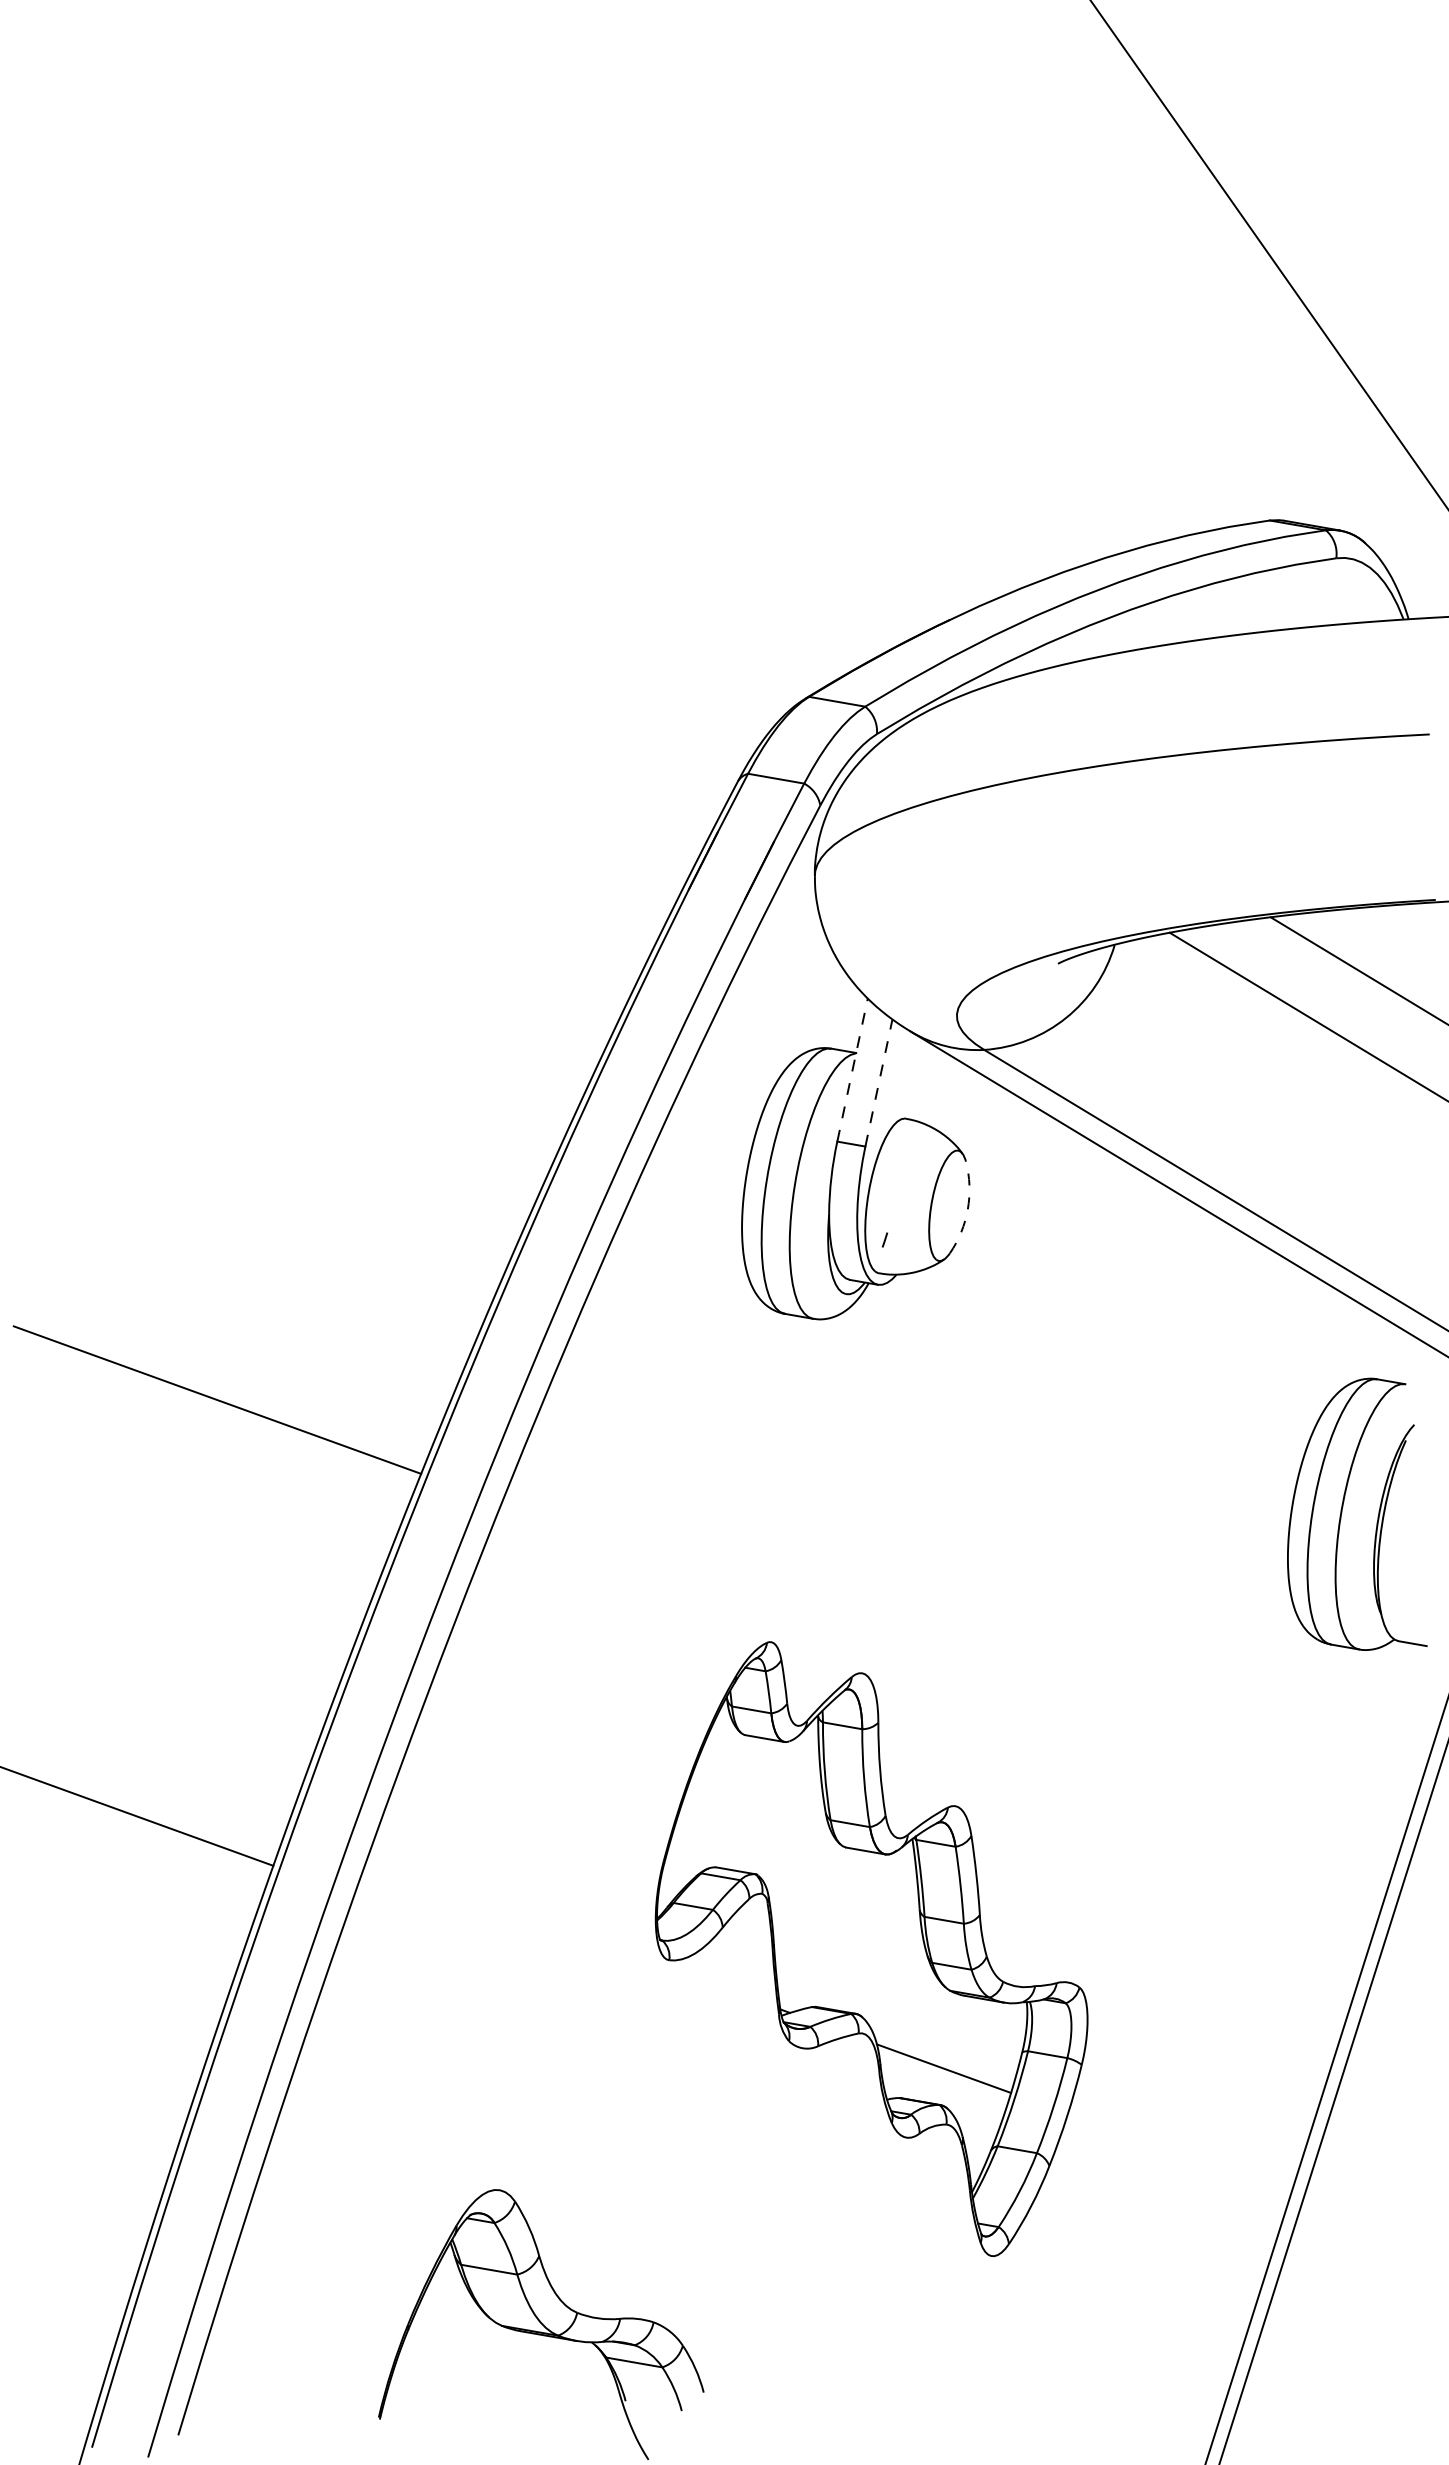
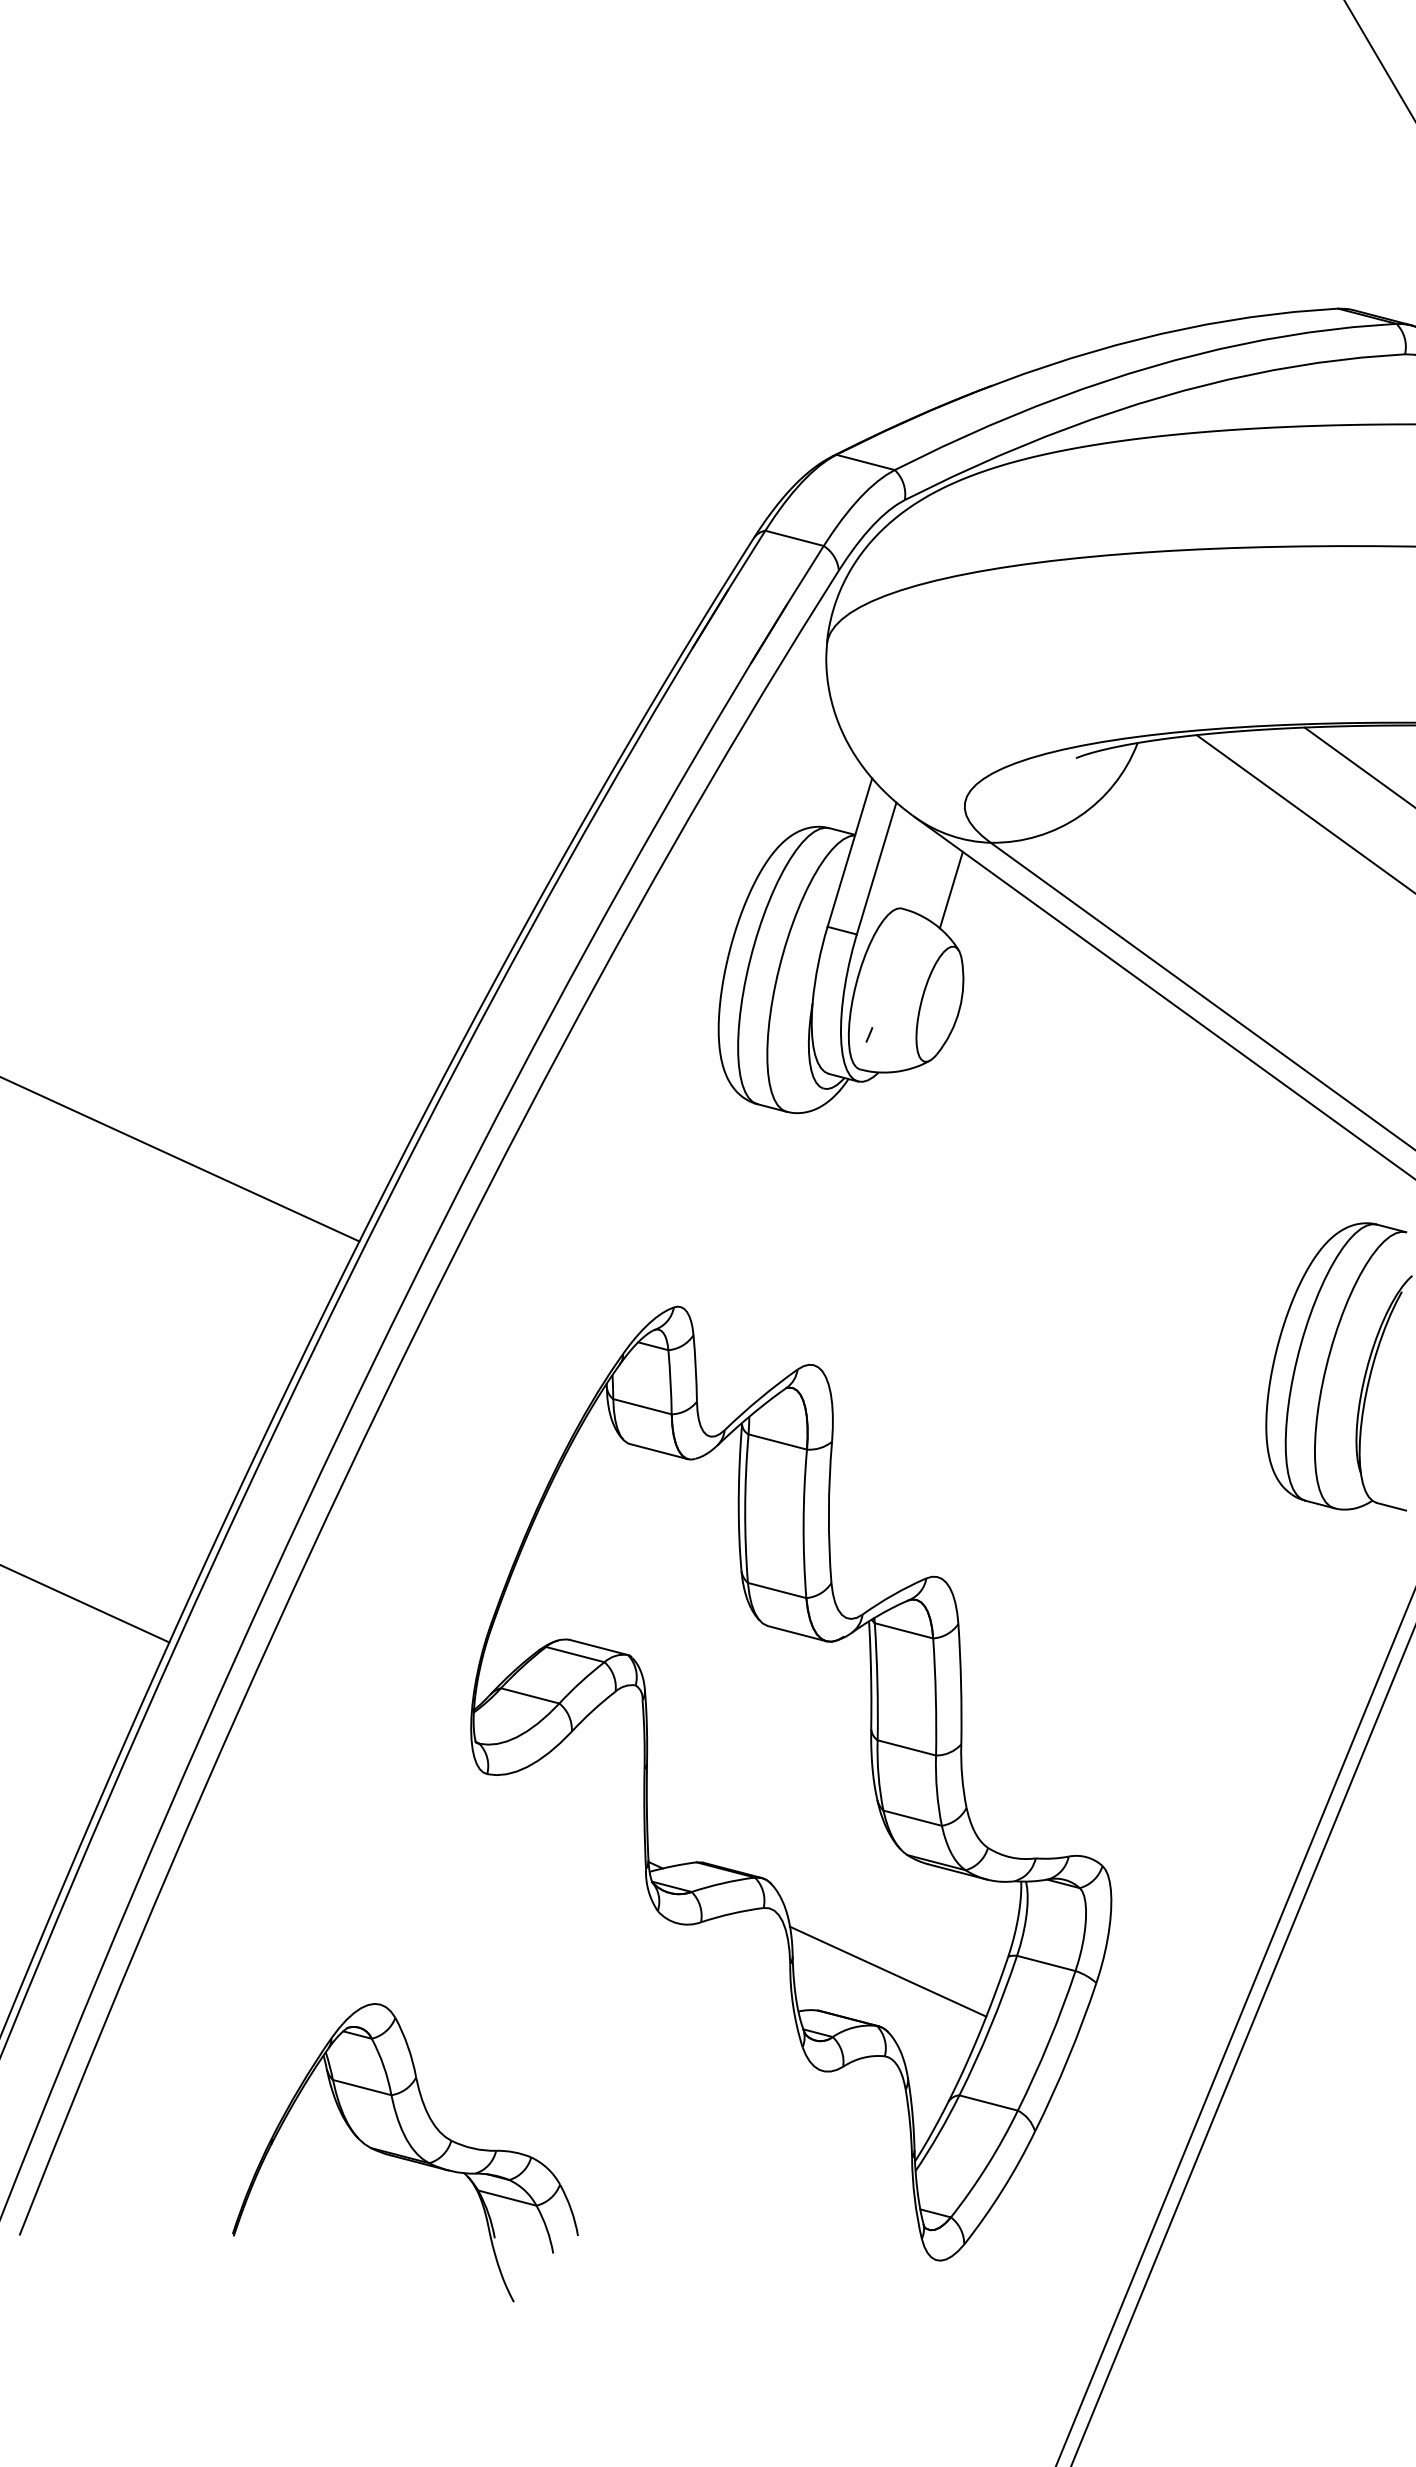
line: (852, 1069) -> (849, 852), dashed -> solid
line: (878, 1082) -> (876, 867), dashed -> solid
line: (950, 1097) -> (950, 890), added
arc: (967, 1209) -> (959, 1009), dashed -> solid
part: (871, 1948) -> (793, 1781), size x1.43

